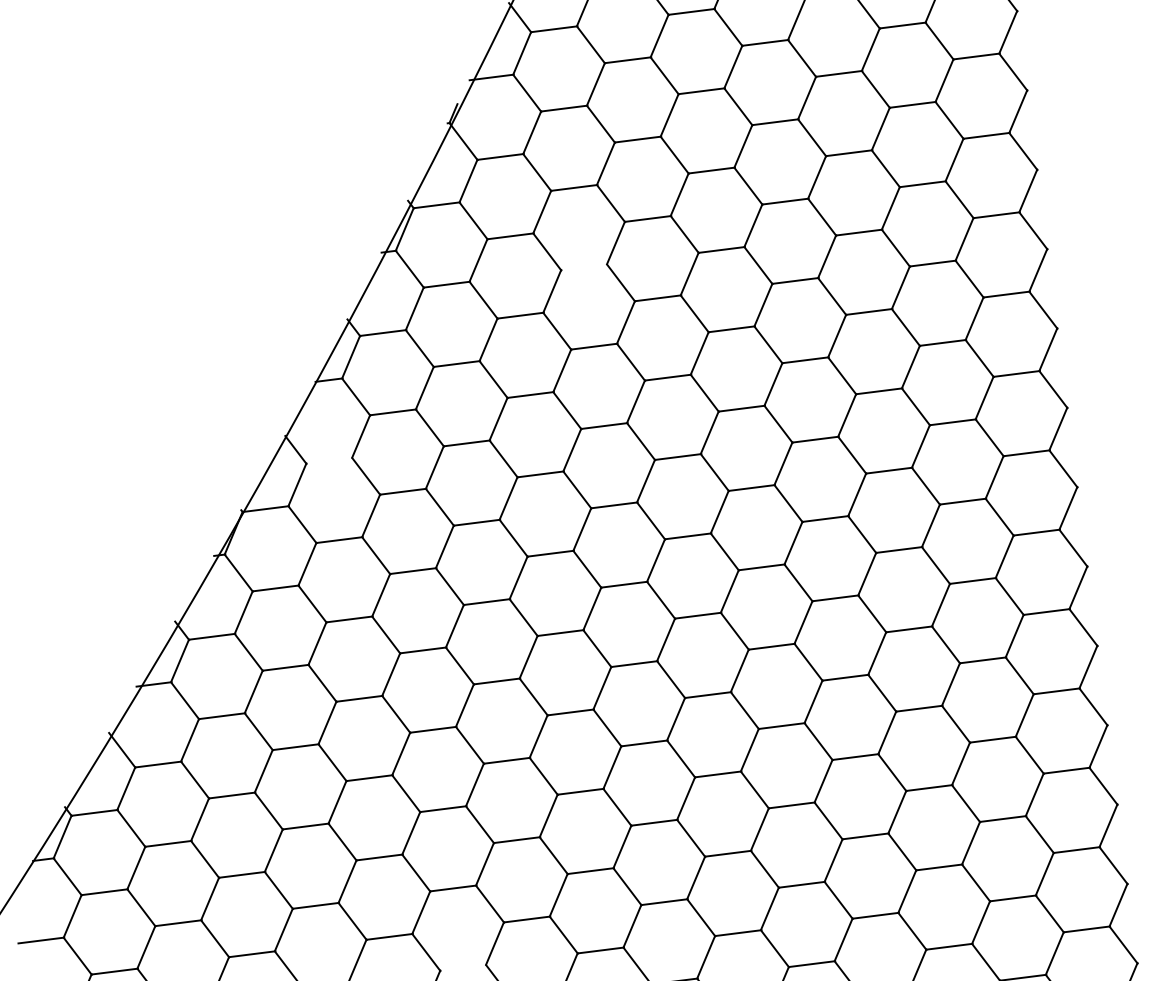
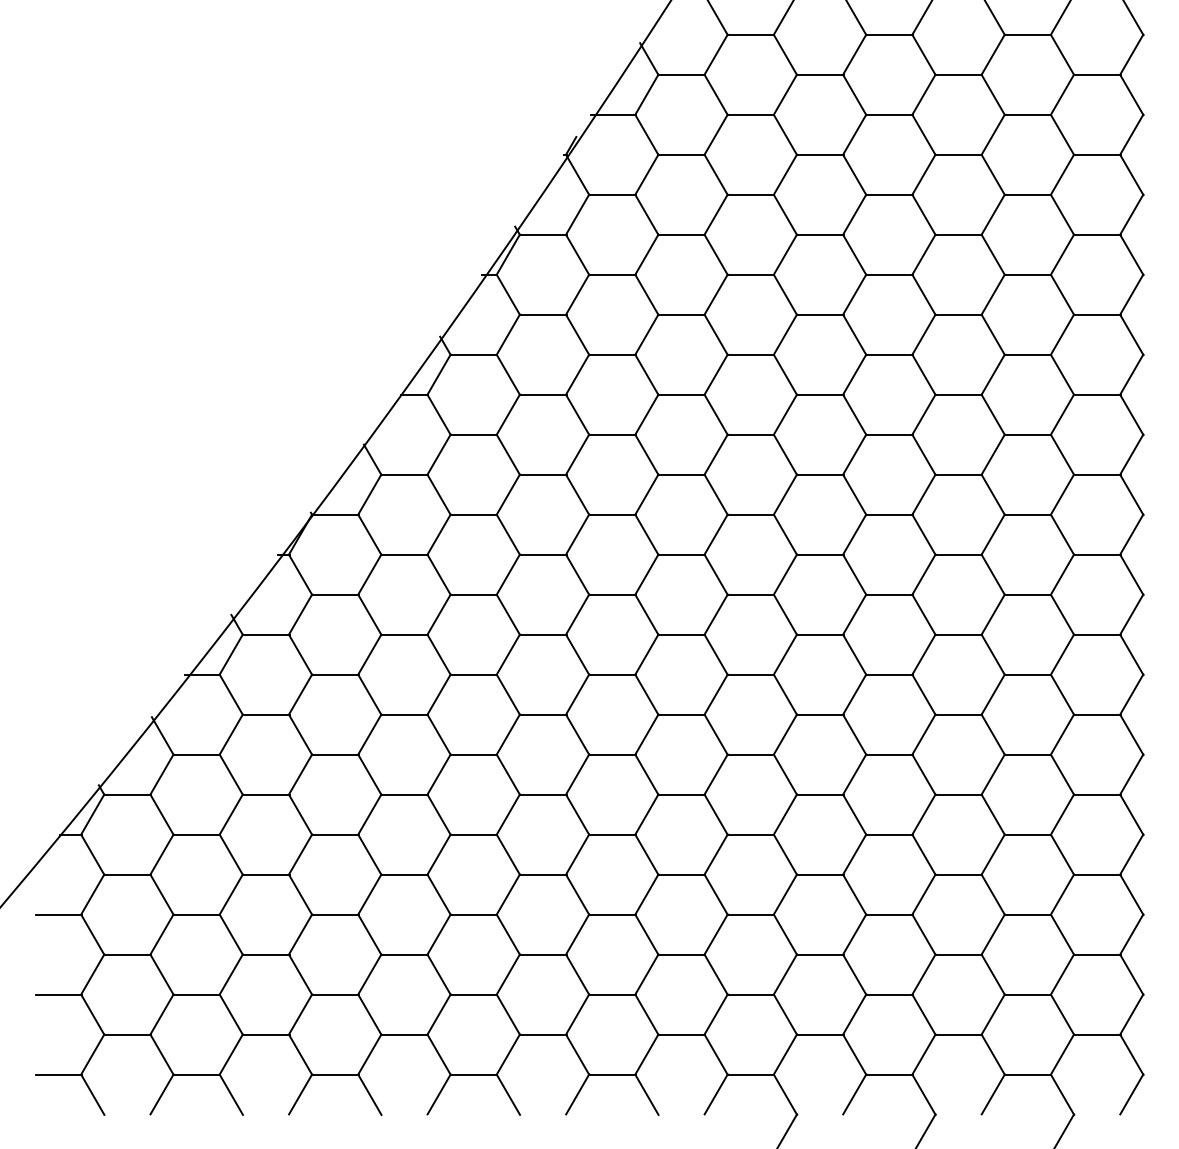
line: (584, 267) -> (681, 314), added
line: (329, 460) -> (404, 474), added
line: (463, 967) -> (474, 994), added

